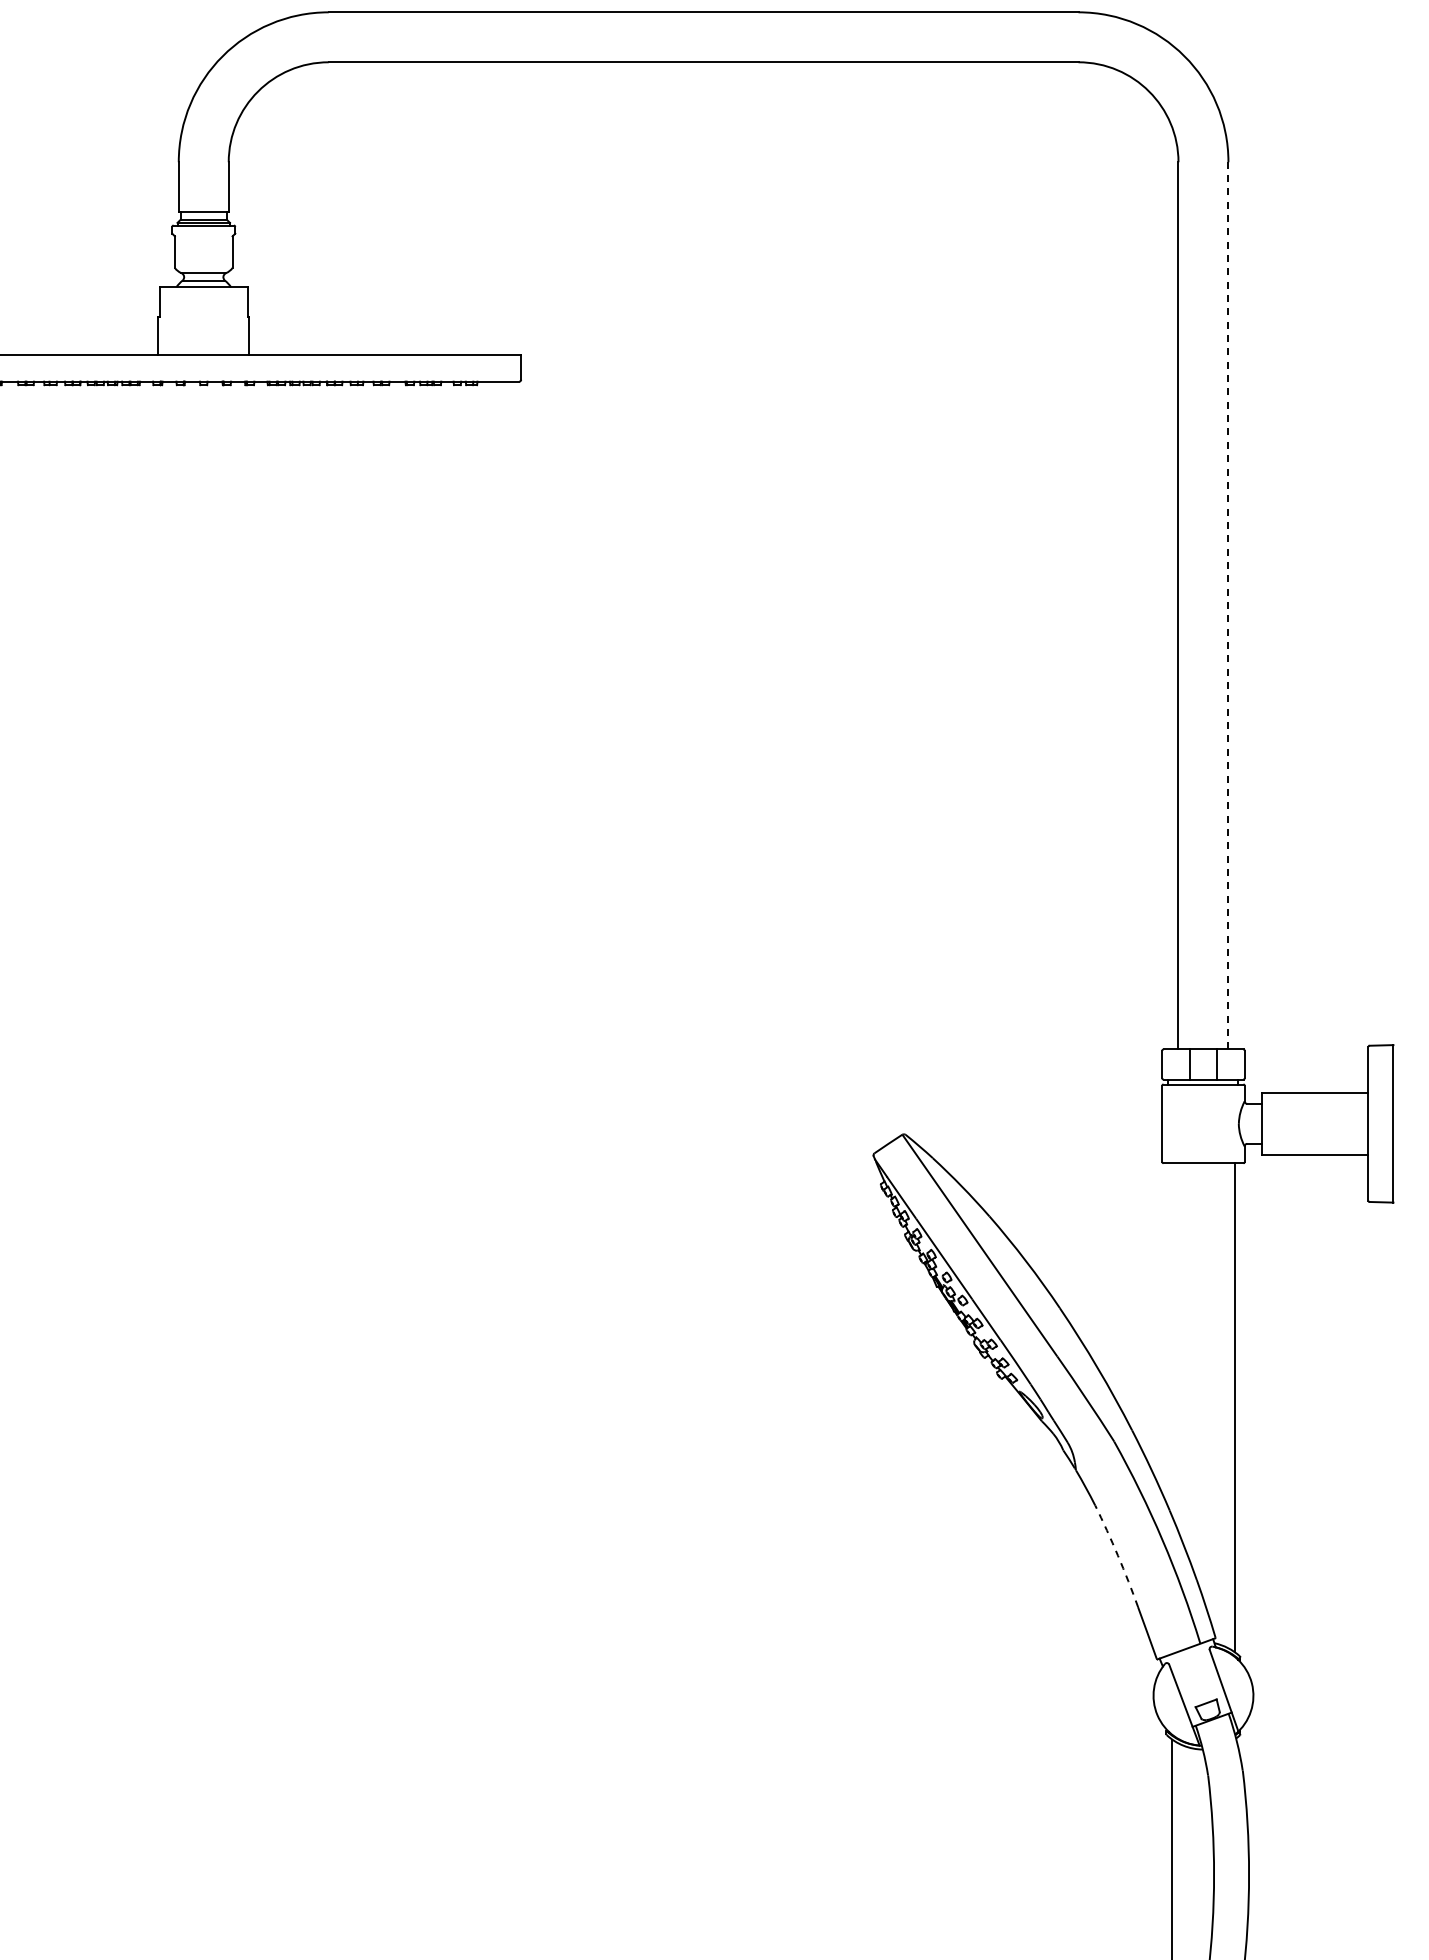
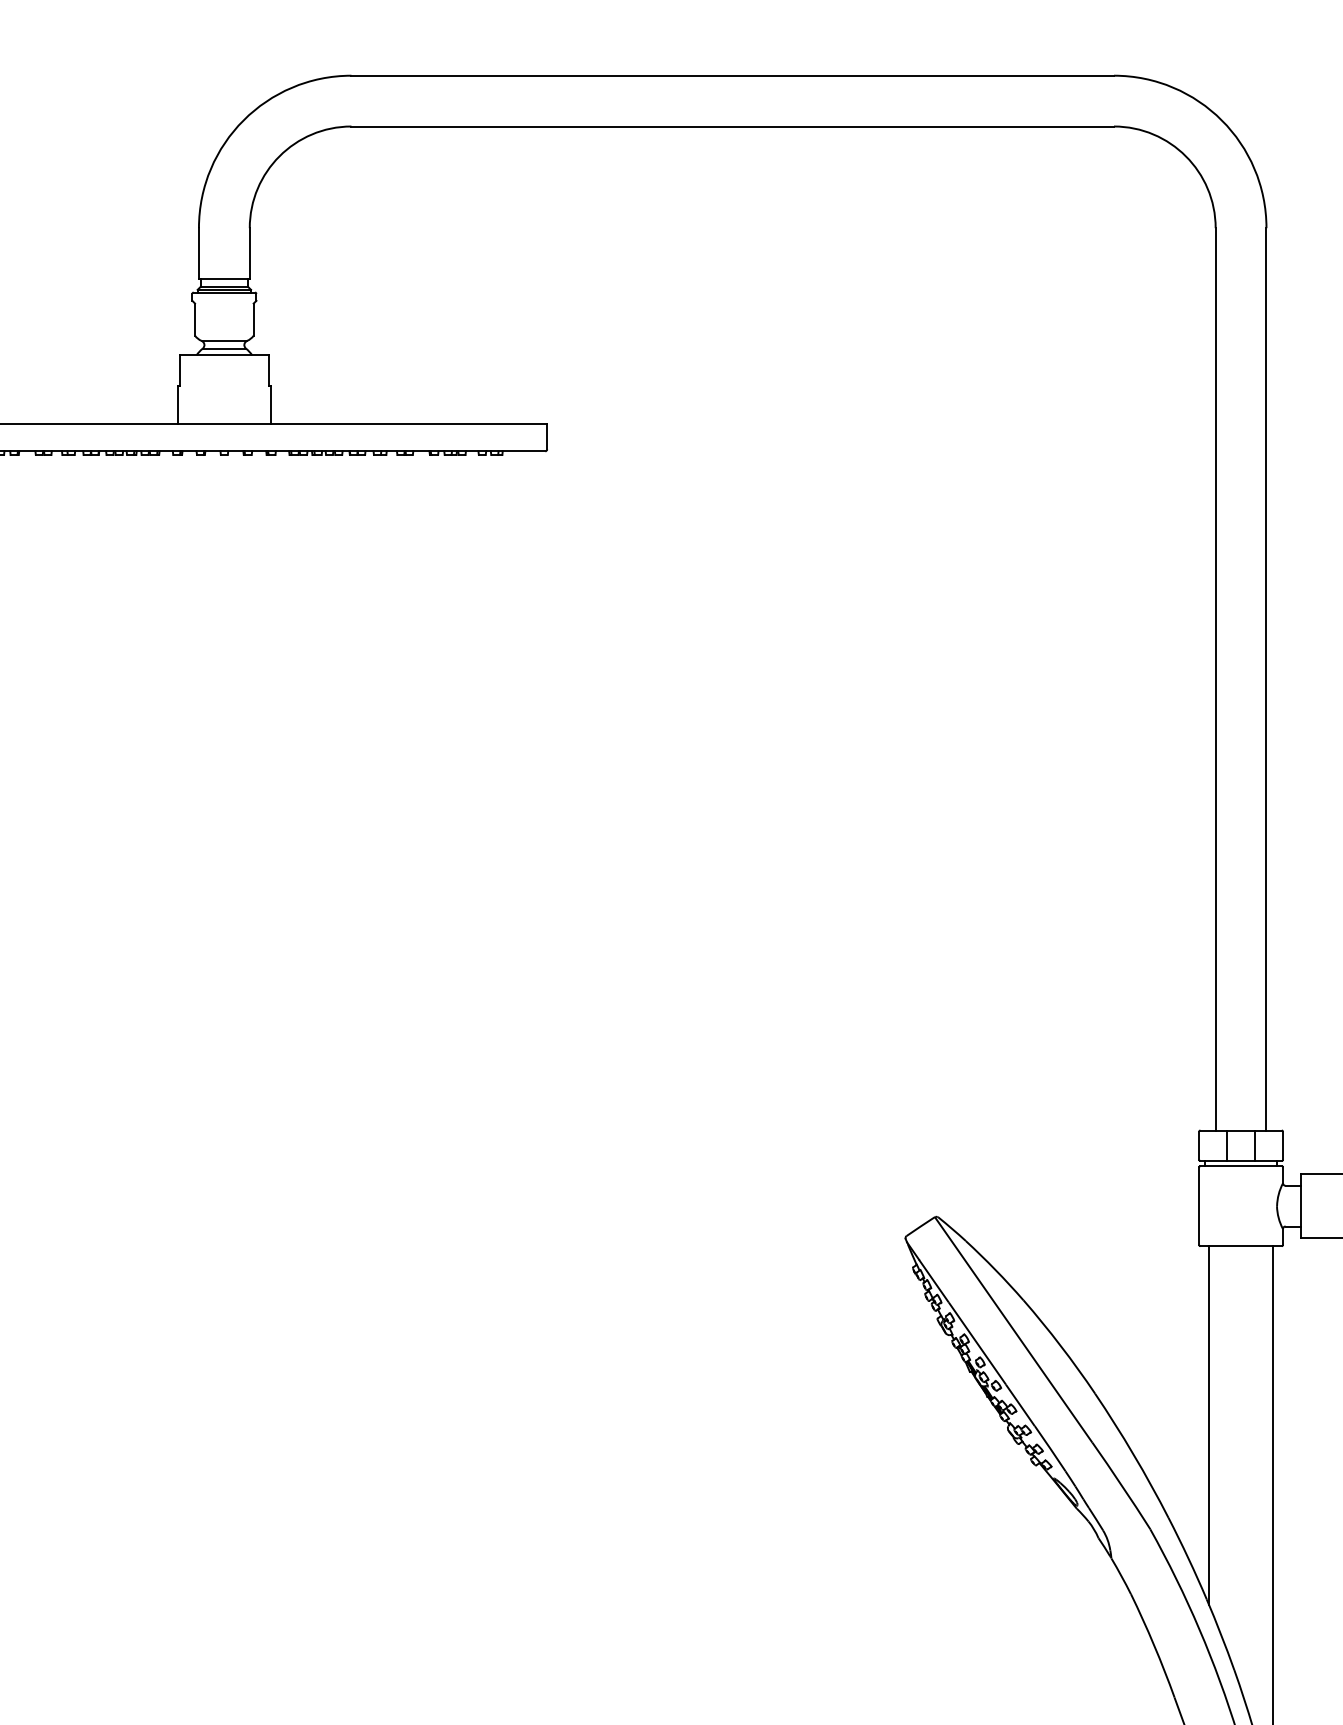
line: (1228, 605) -> (1266, 678), dashed -> solid
line: (1172, 1339) -> (1209, 1425), added
arc: (1118, 1555) -> (1154, 1645), dashed -> solid

